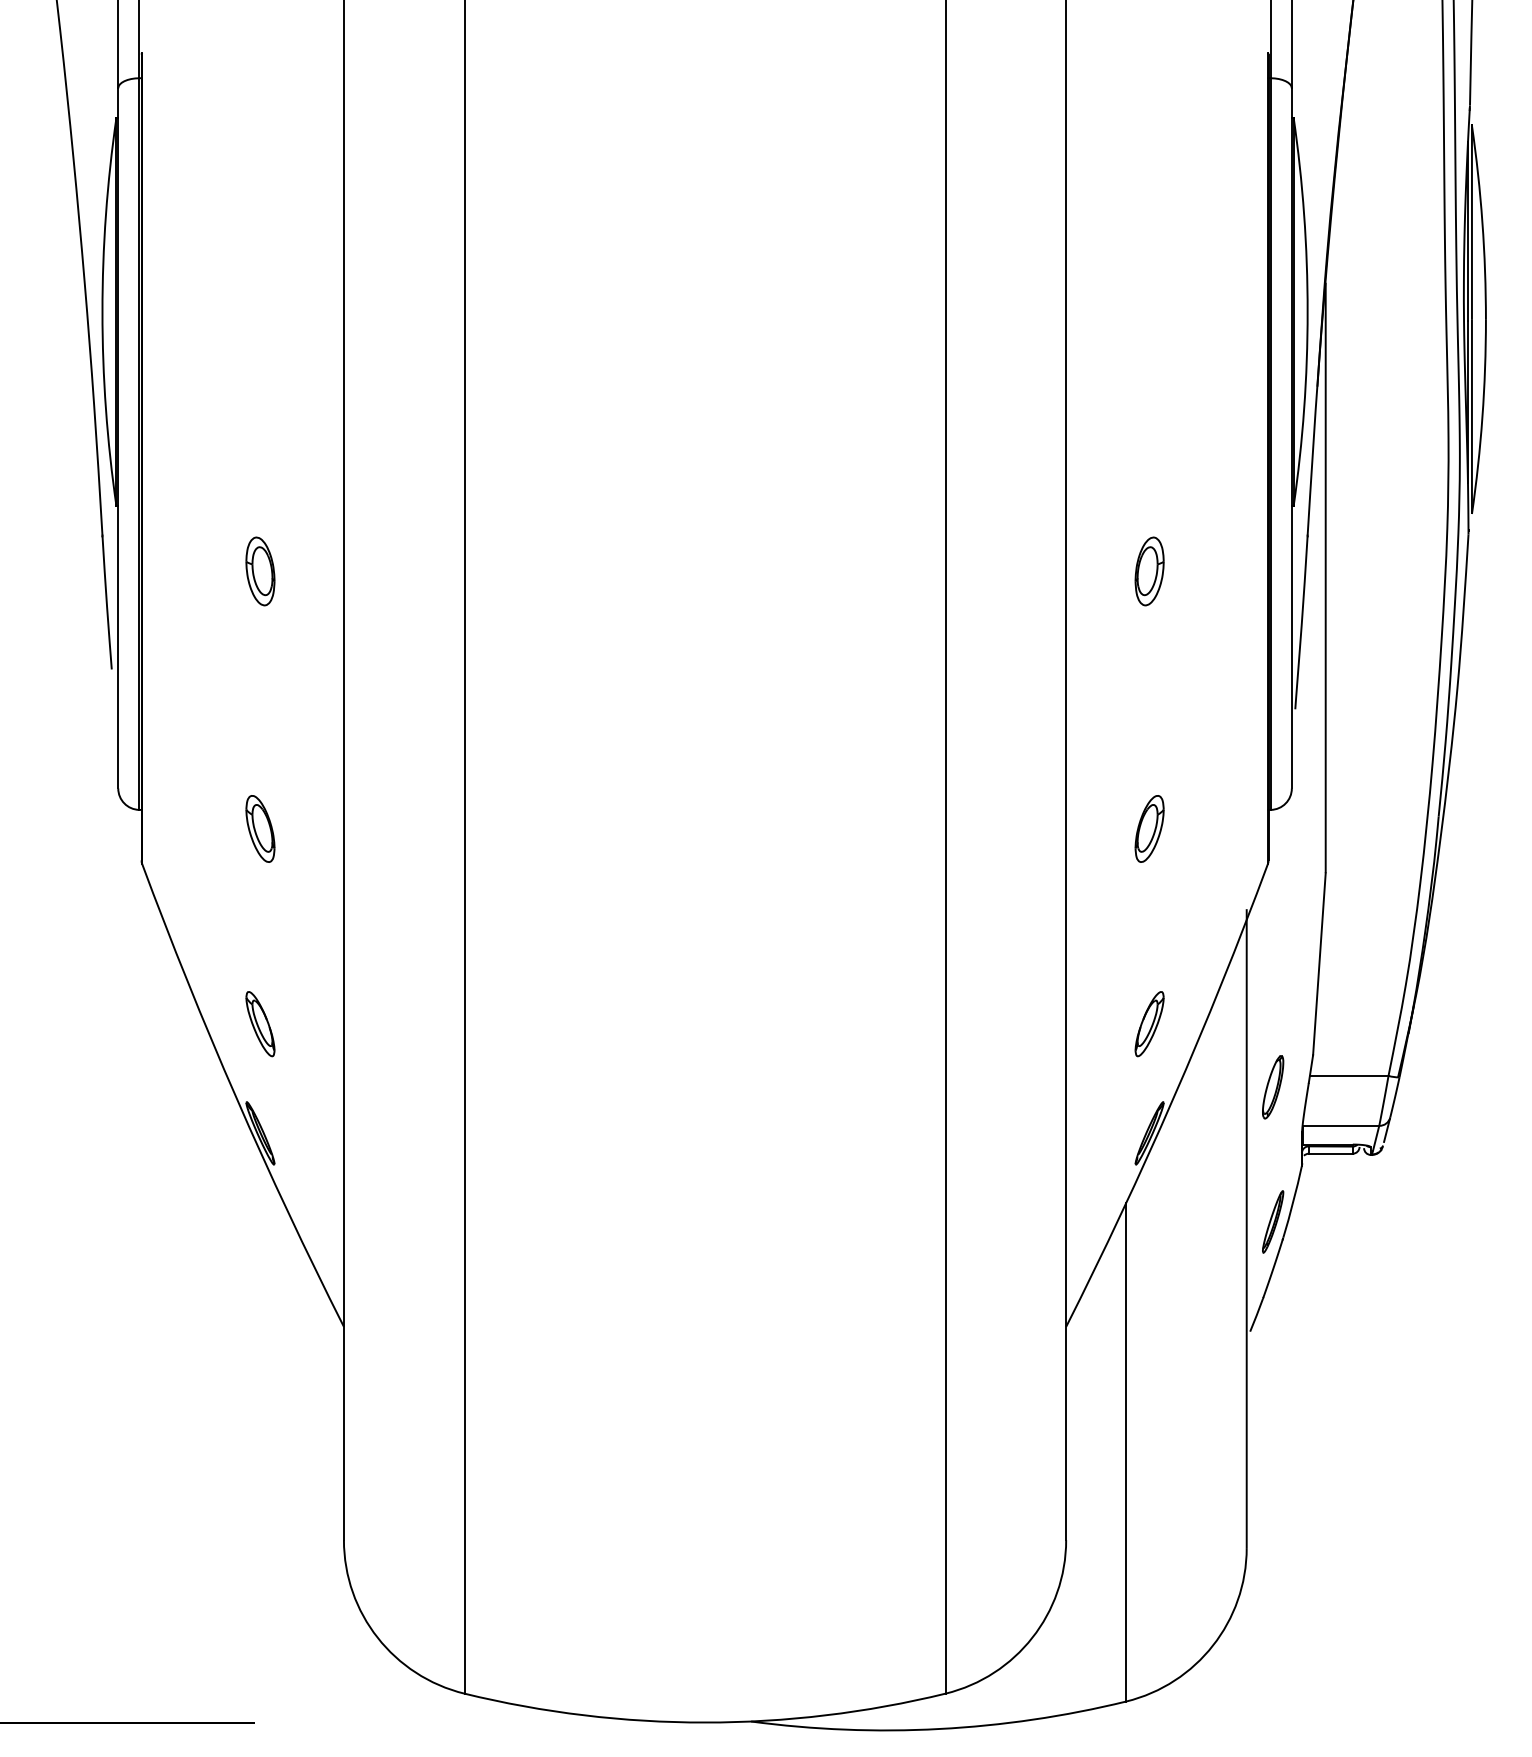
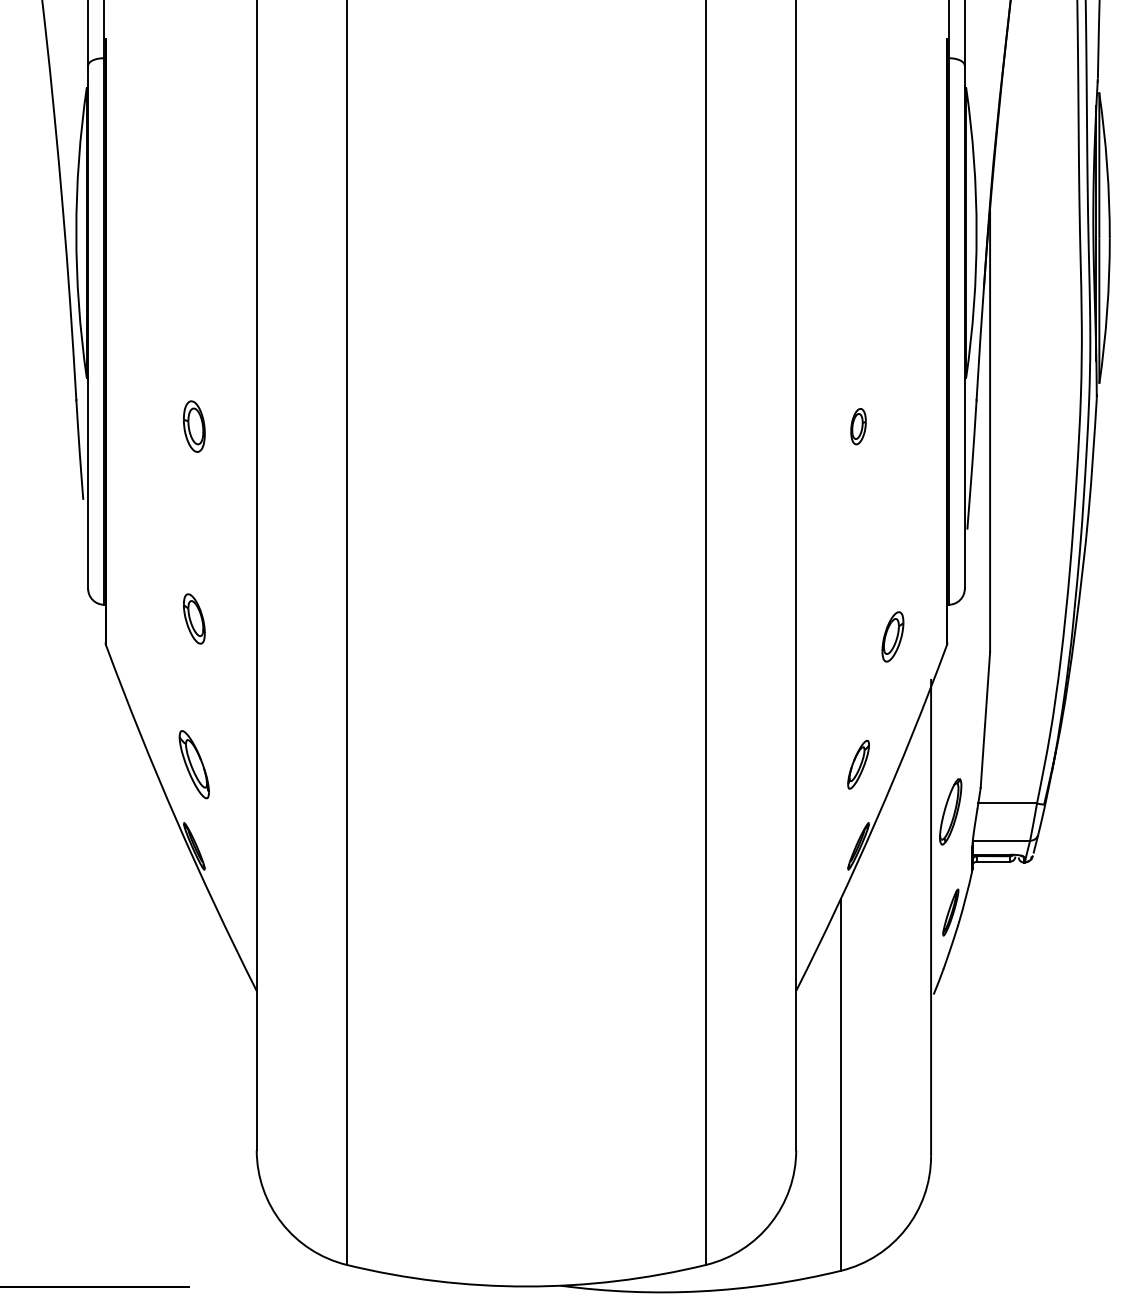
part: (1149, 571) -> (858, 426), size x0.7
part: (1149, 828) -> (892, 636), moved
part: (260, 1024) -> (194, 765), size x1.4
part: (1273, 1087) -> (951, 812), size x1.4

